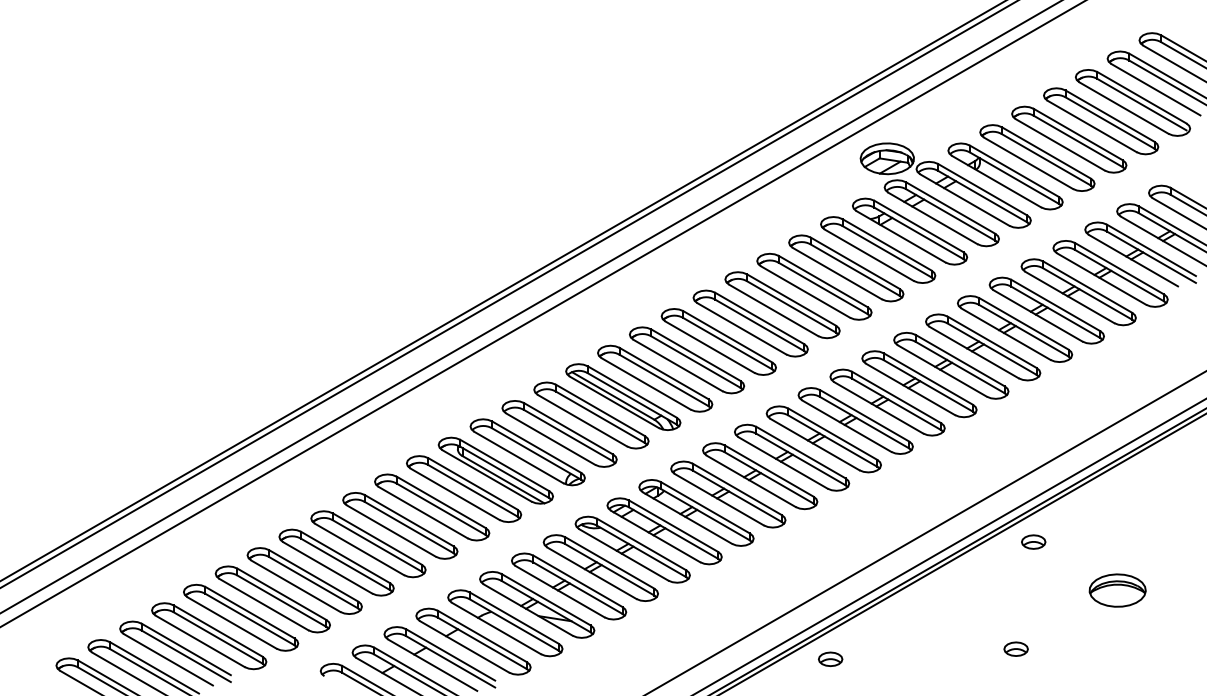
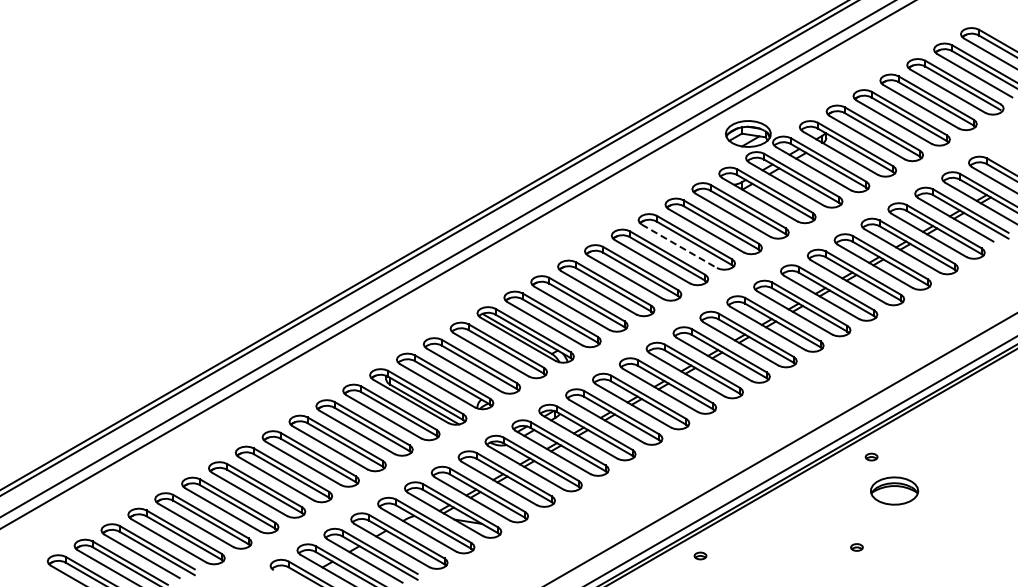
line: (805, 292) -> (679, 246), solid -> dashed
part: (1033, 541) -> (871, 456), size x0.6
part: (1117, 589) -> (894, 490), moved
part: (1015, 649) -> (856, 547), size x0.6
part: (830, 658) -> (700, 555), size x0.6

